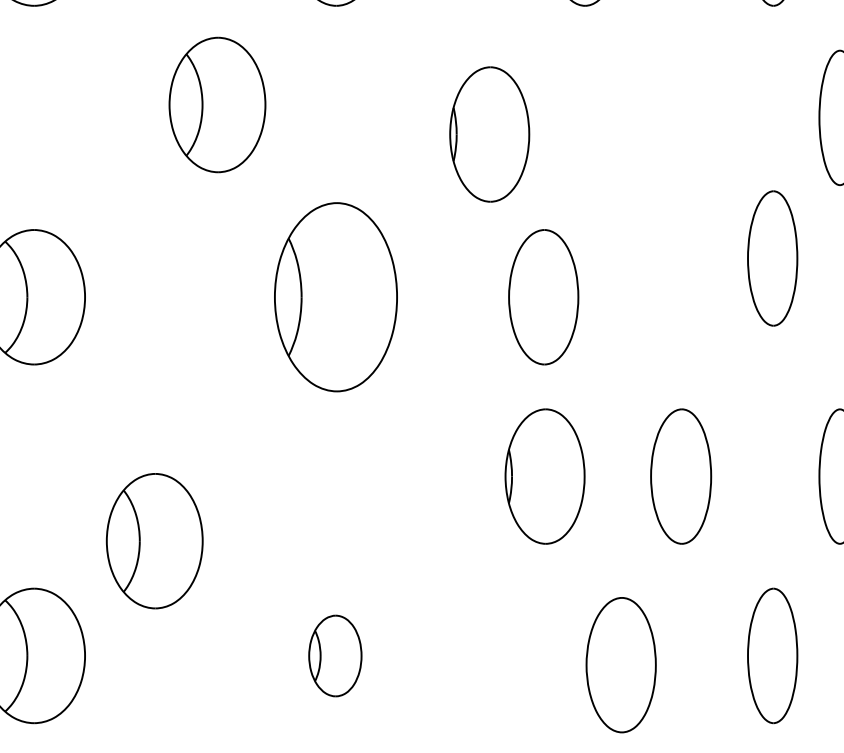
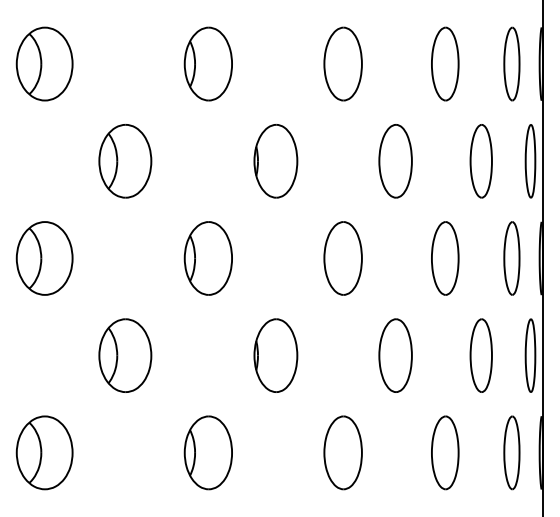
part: (217, 105) -> (125, 161), moved
part: (680, 118) -> (395, 161), added
part: (488, 134) -> (275, 161), moved
part: (773, 258) -> (445, 258), moved
part: (333, 297) -> (207, 258), size x0.71
part: (542, 297) -> (342, 258), moved
part: (544, 476) -> (275, 355), moved
part: (155, 540) -> (125, 355), moved
part: (333, 655) -> (207, 452), size x1.67
part: (619, 664) -> (342, 452), moved

